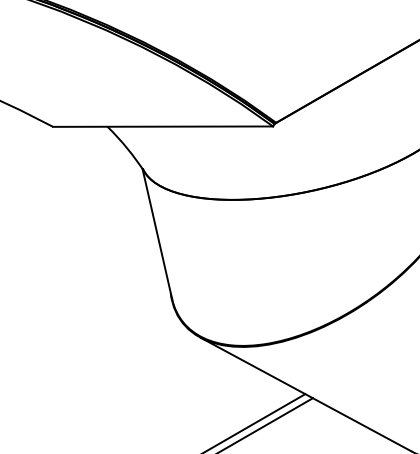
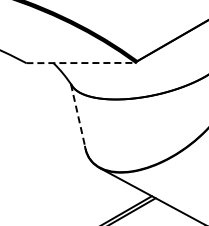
line: (163, 127) -> (81, 63), solid -> dashed
line: (157, 236) -> (78, 117), solid -> dashed

